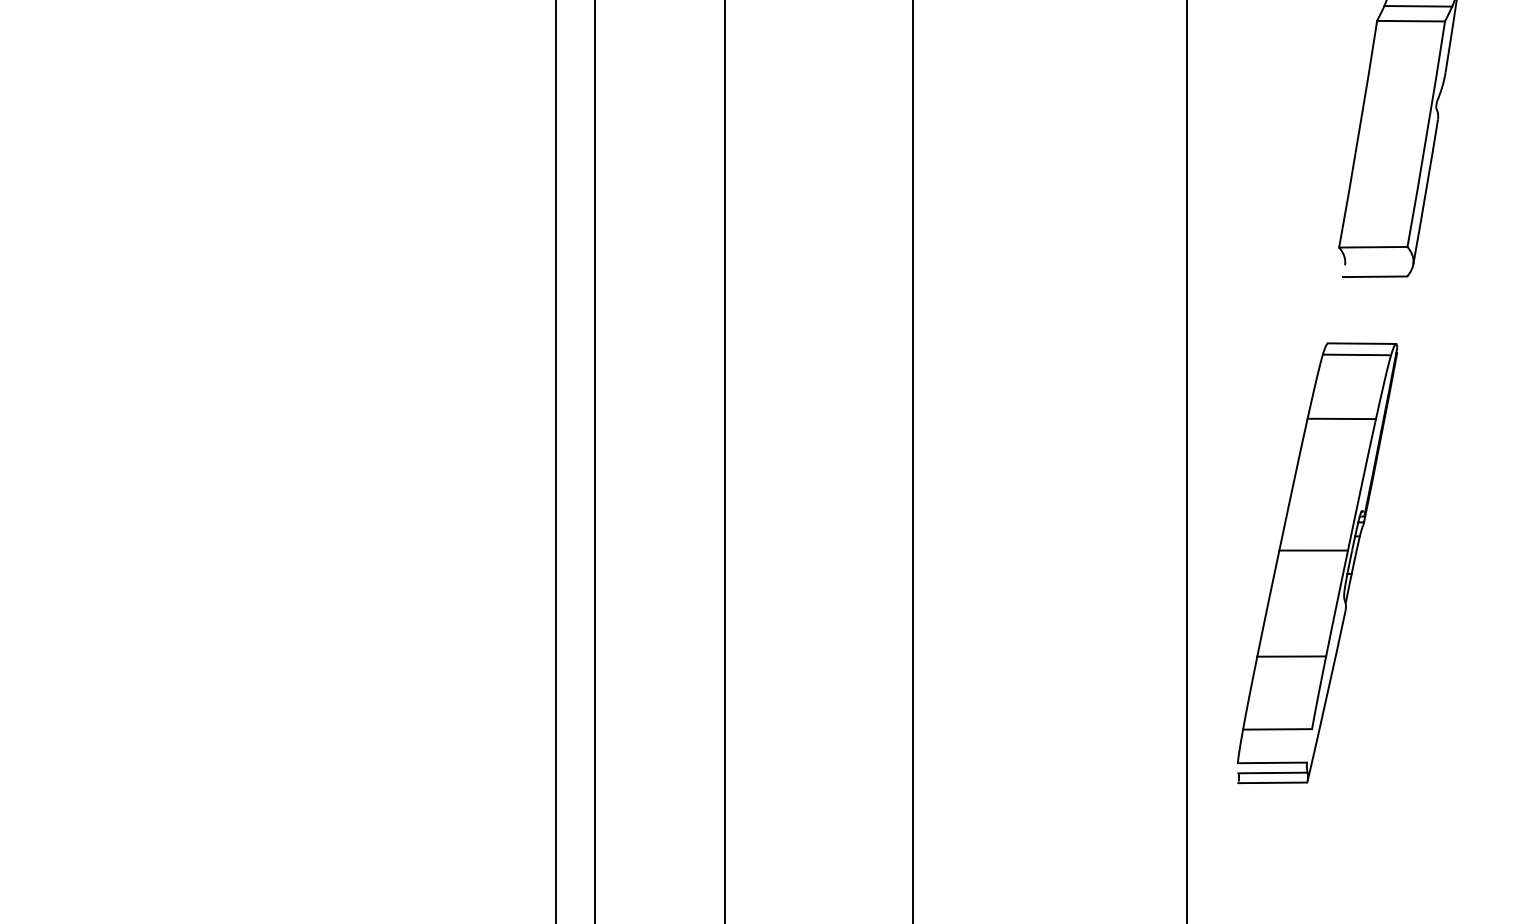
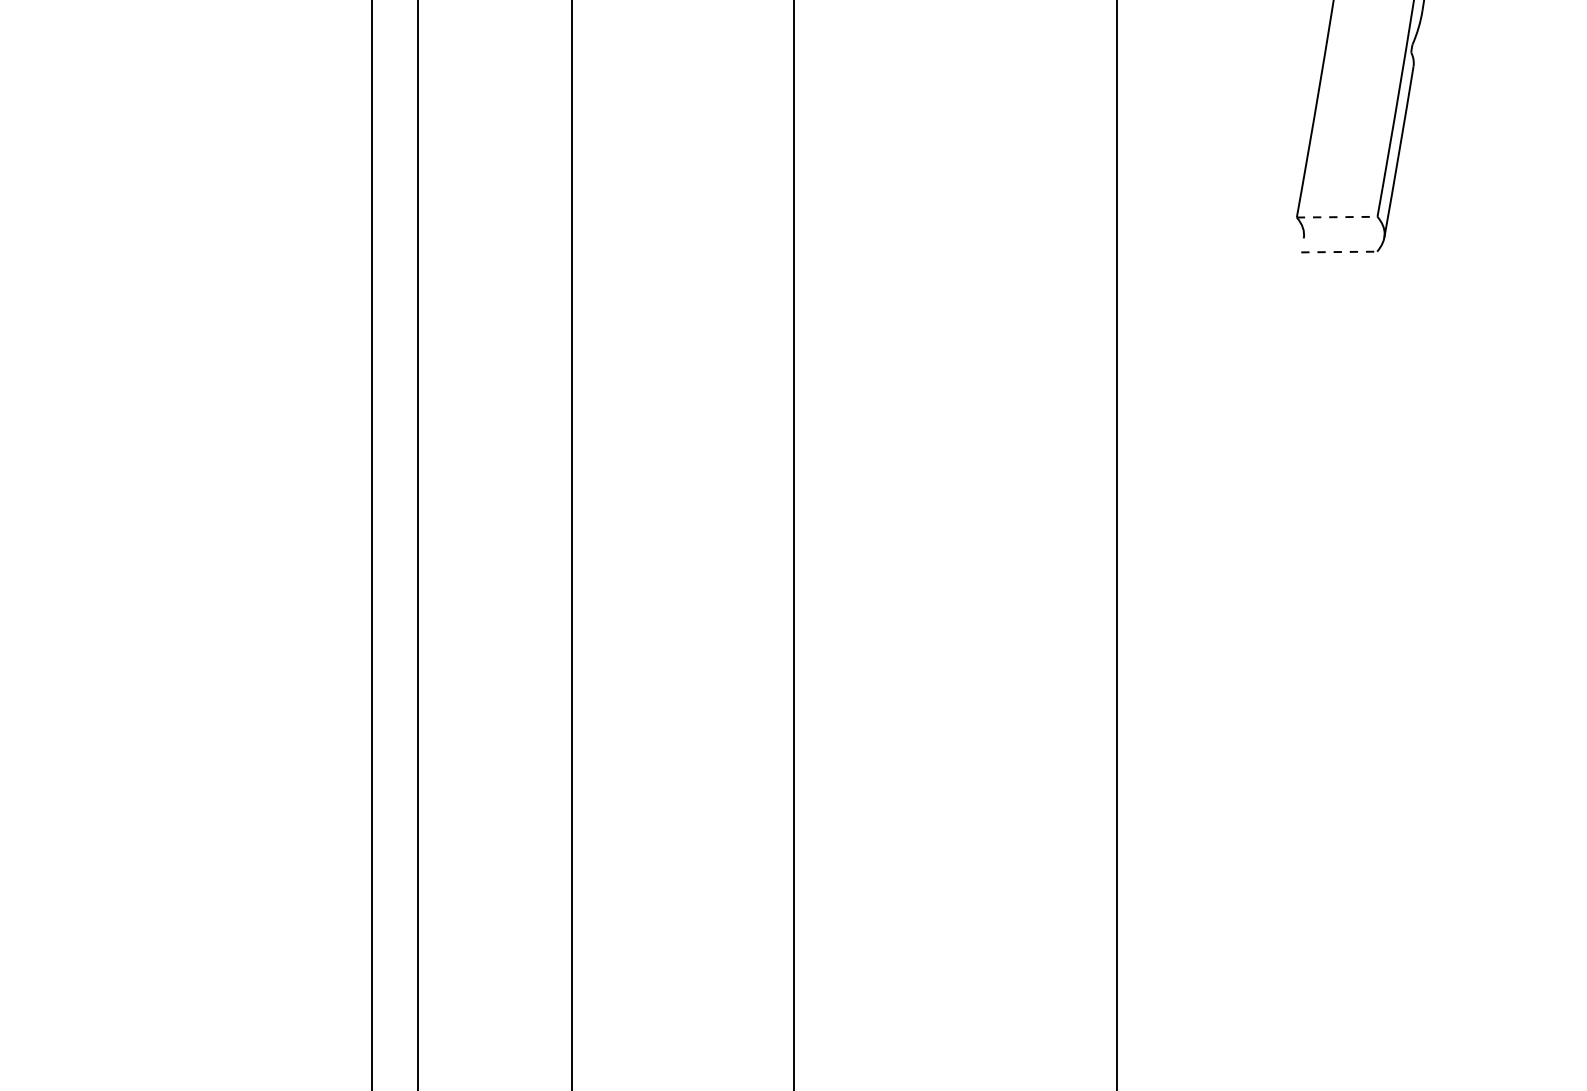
line: (1373, 247) -> (1337, 217), solid -> dashed
line: (1375, 276) -> (1339, 251), solid -> dashed
part: (1317, 563) -> (1271, 590), removed

